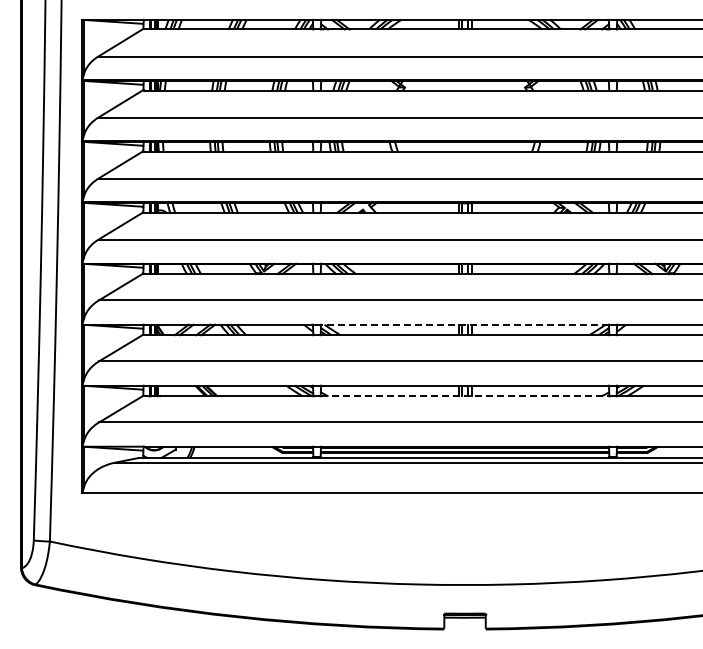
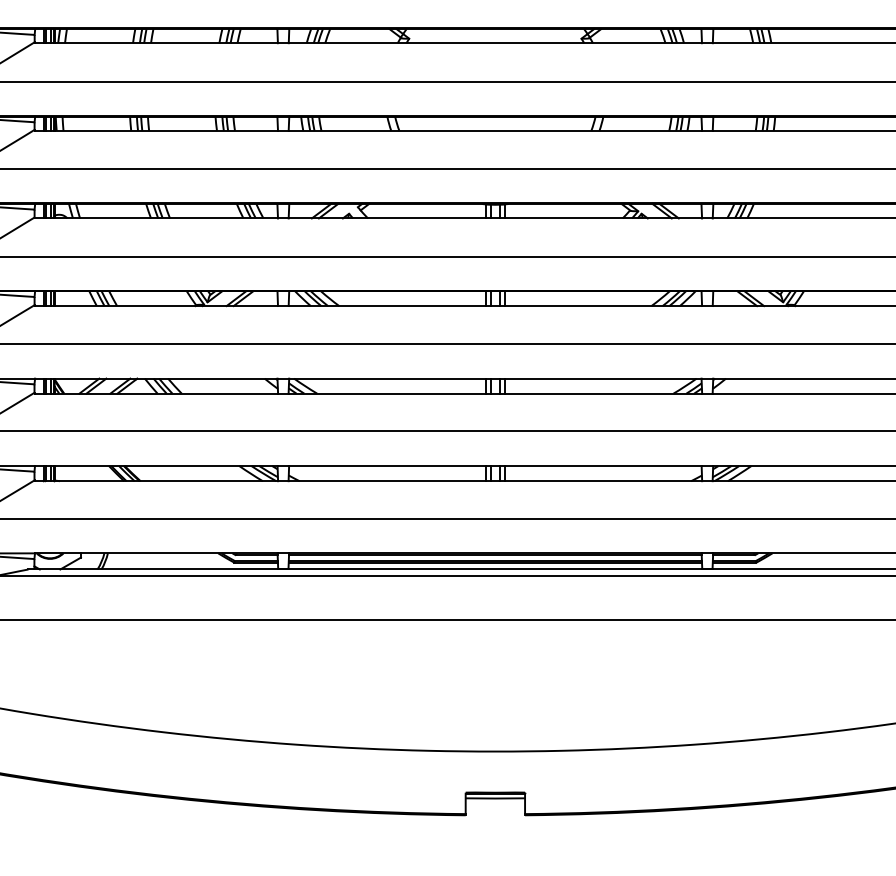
line: (465, 324) -> (496, 378), dashed -> solid
line: (465, 396) -> (496, 481), dashed -> solid

